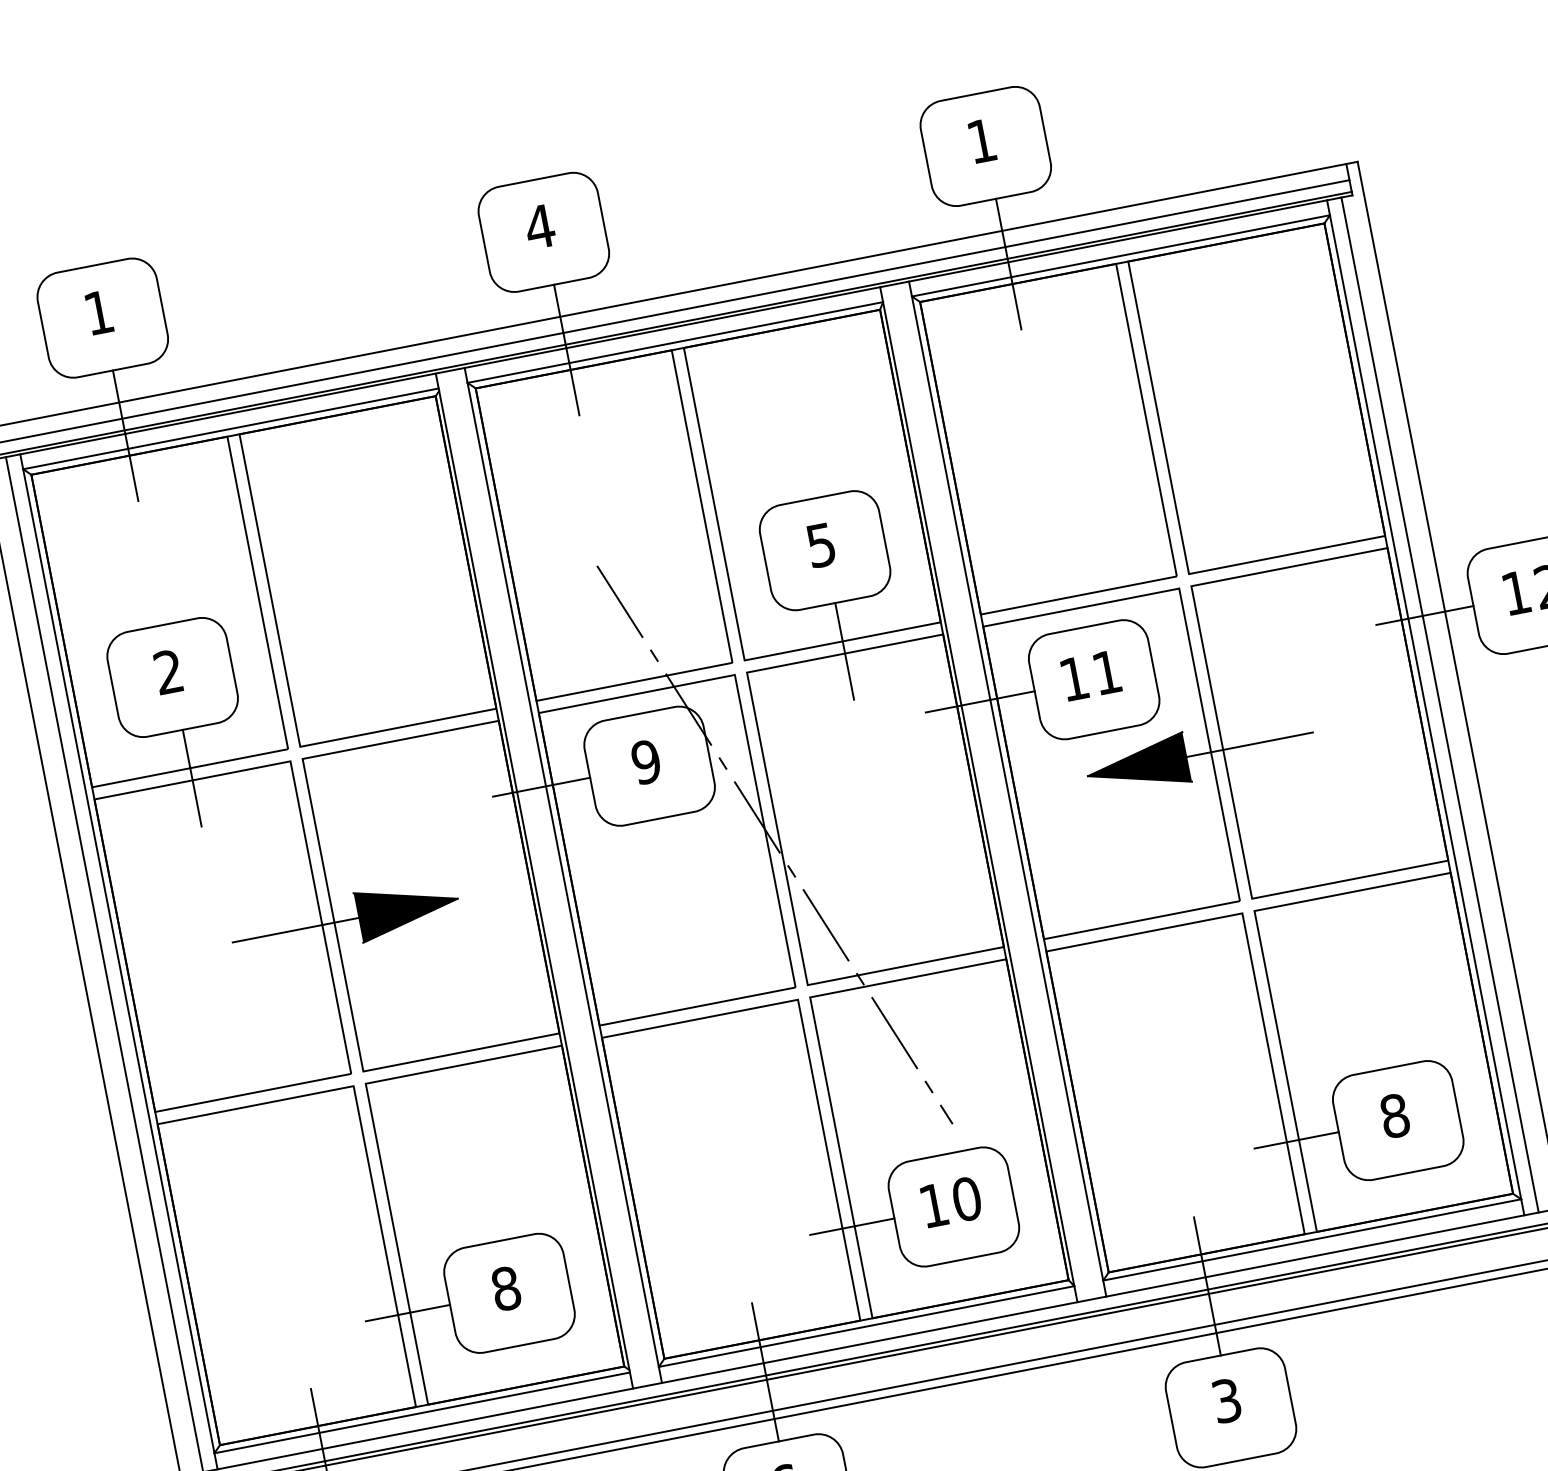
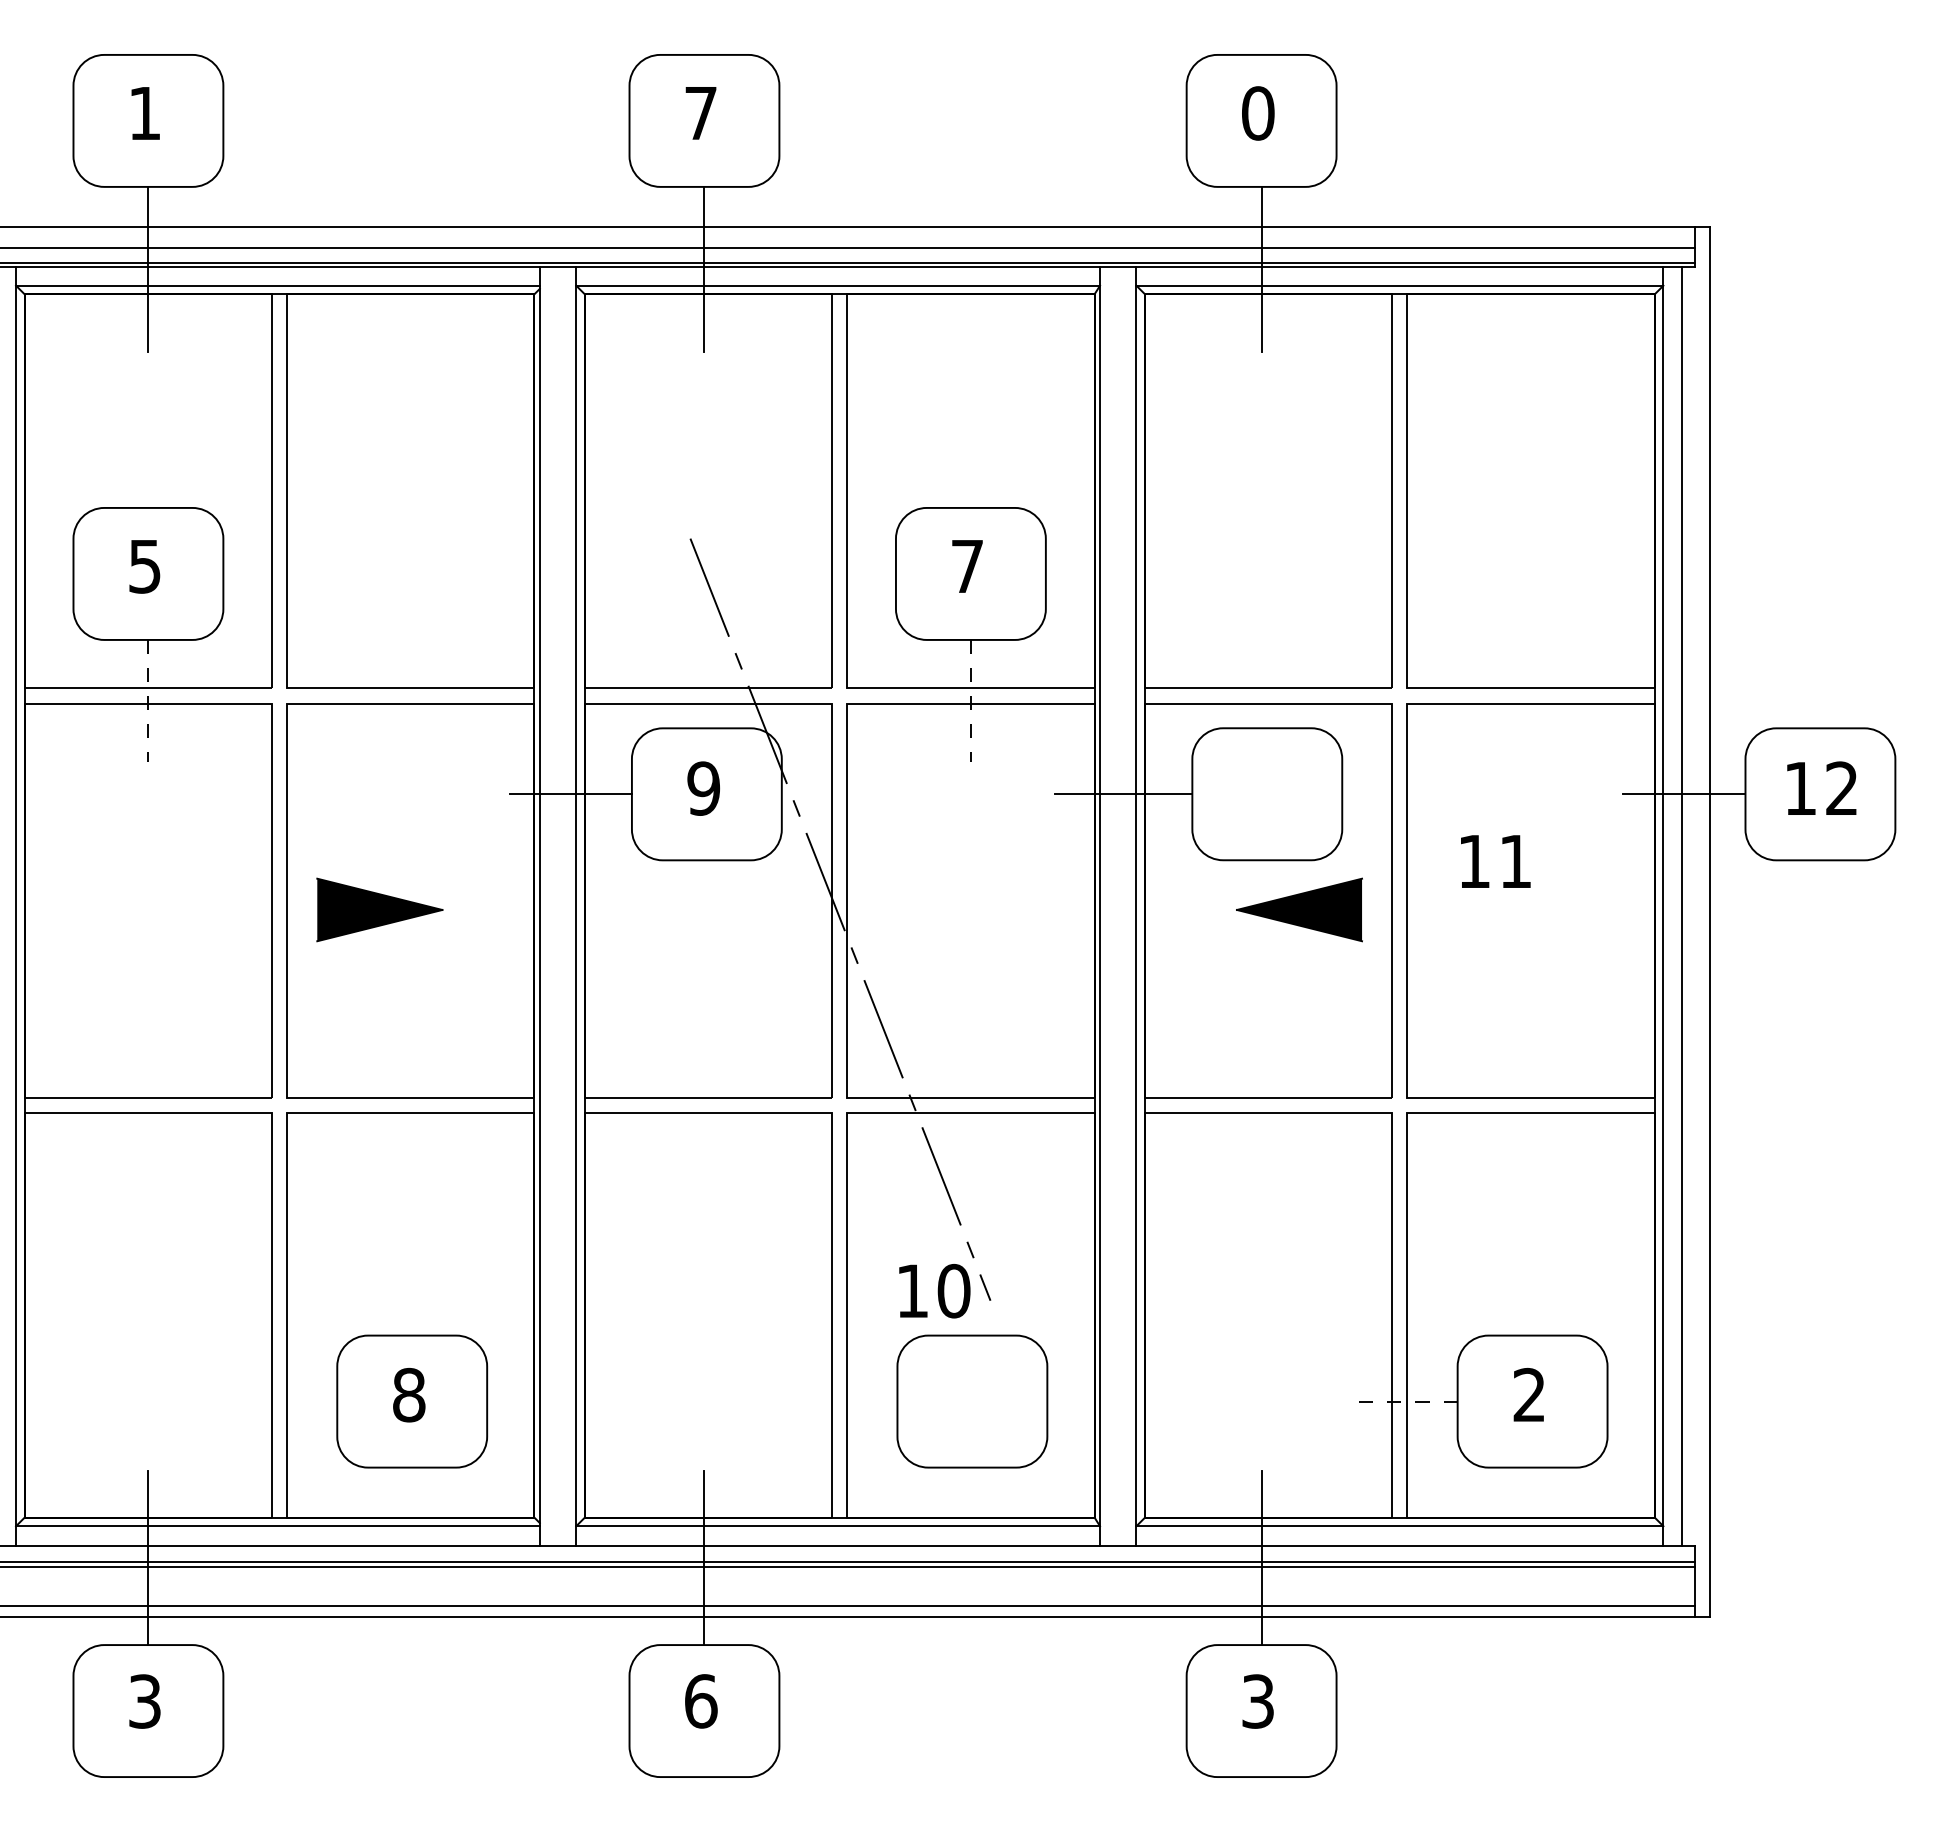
text: (982, 141) -> (1258, 113), 1 -> 0
text: (539, 227) -> (700, 113), 4 -> 7
text: (821, 545) -> (967, 566), 5 -> 7
line: (844, 651) -> (970, 700), solid -> dashed
text: (168, 672) -> (144, 566), 2 -> 5
text: (1091, 675) -> (1495, 861), moved
line: (1250, 744) -> (1441, 909), removed
line: (192, 777) -> (148, 700), solid -> dashed
line: (295, 929) -> (237, 909), removed
text: (1394, 1115) -> (1529, 1394), 8 -> 2
line: (1296, 1140) -> (1404, 1401), solid -> dashed
text: (951, 1202) -> (934, 1291), moved
line: (852, 1226) -> (844, 1401), removed
line: (408, 1312) -> (284, 1401), removed

